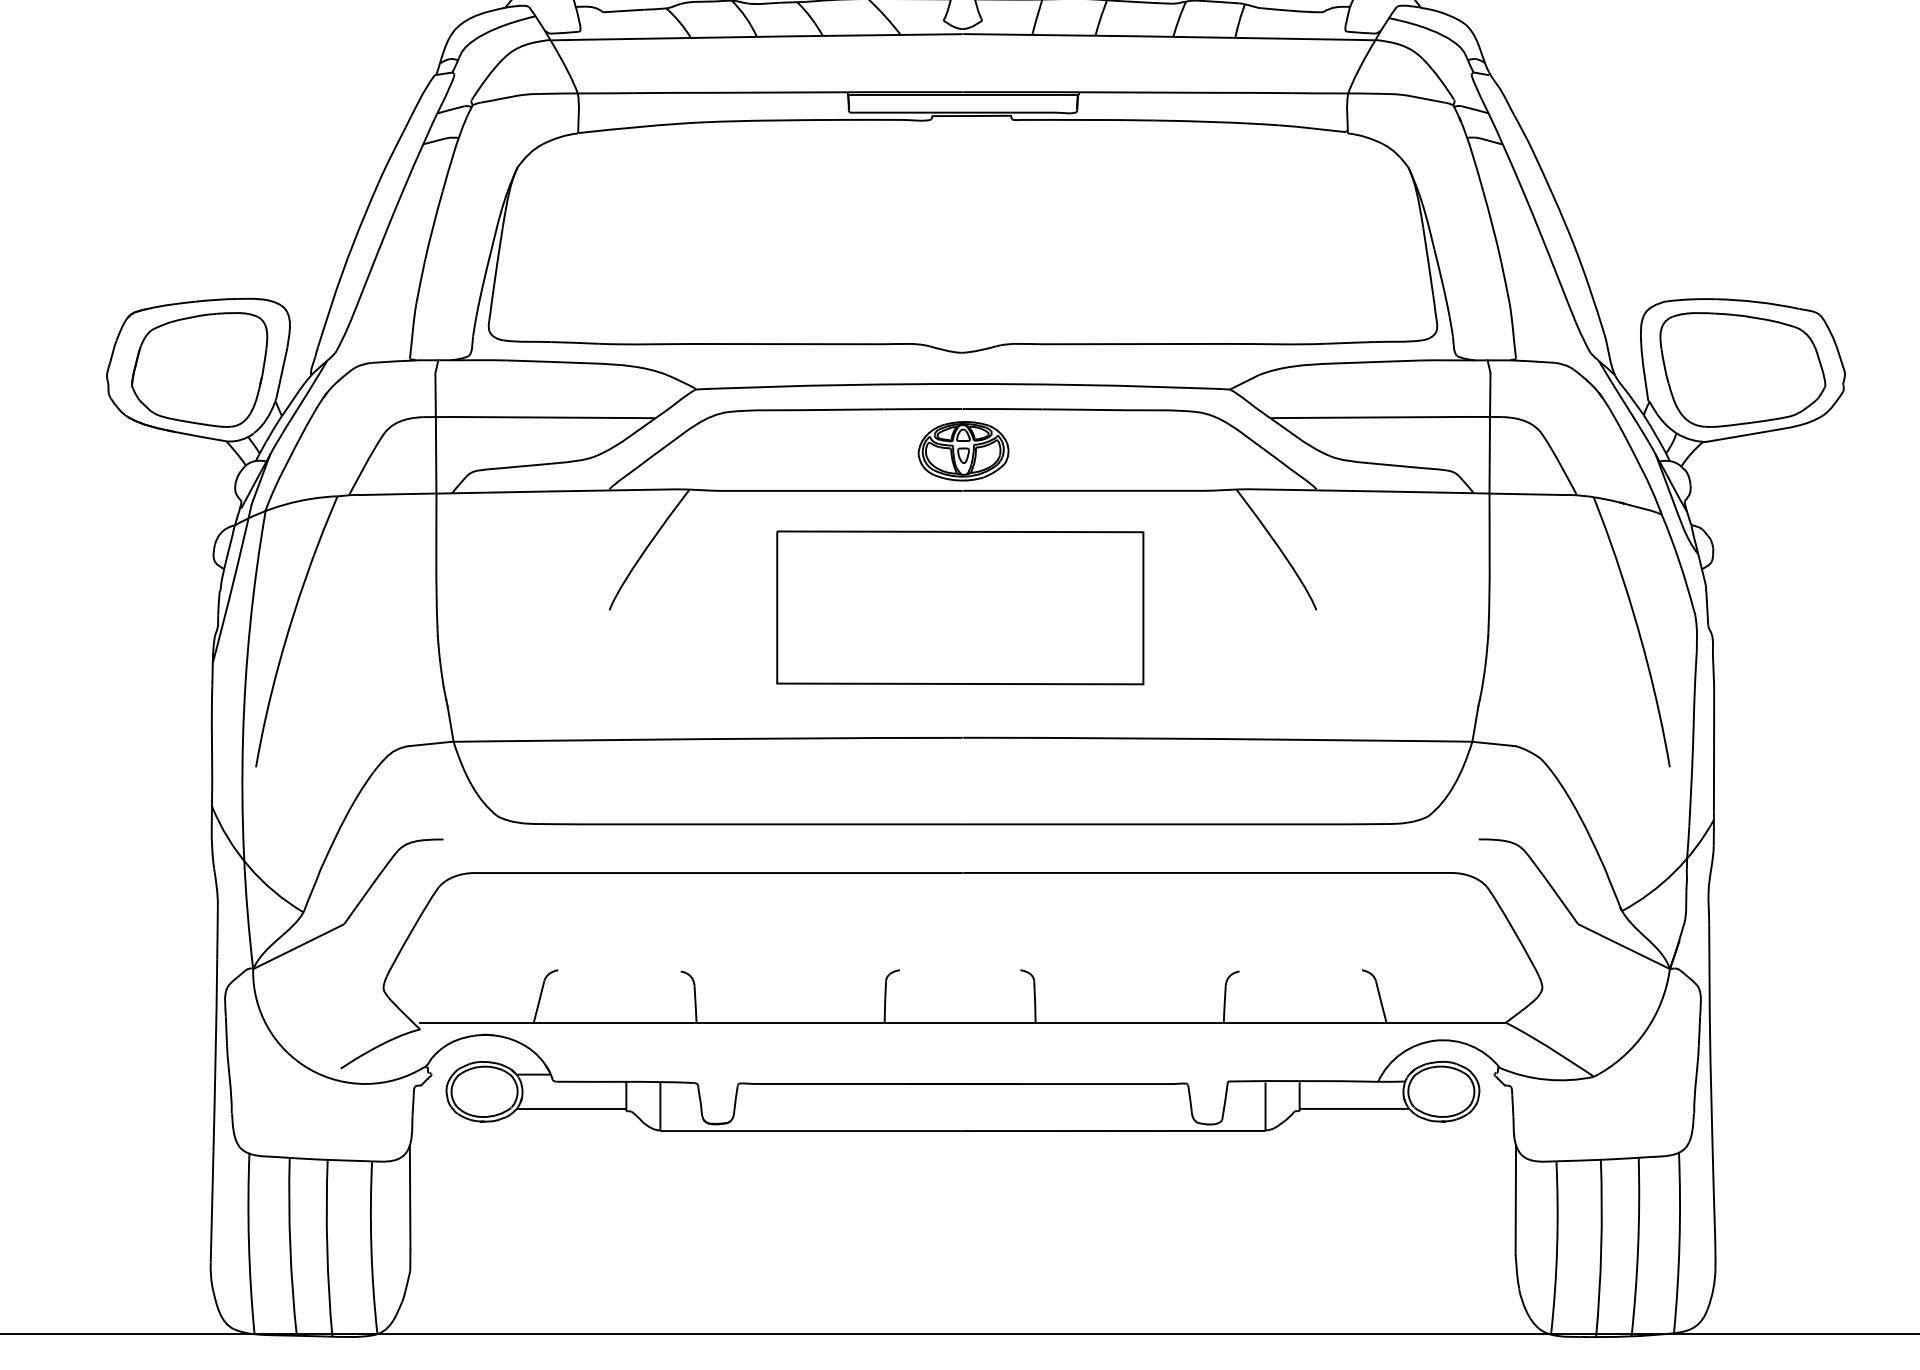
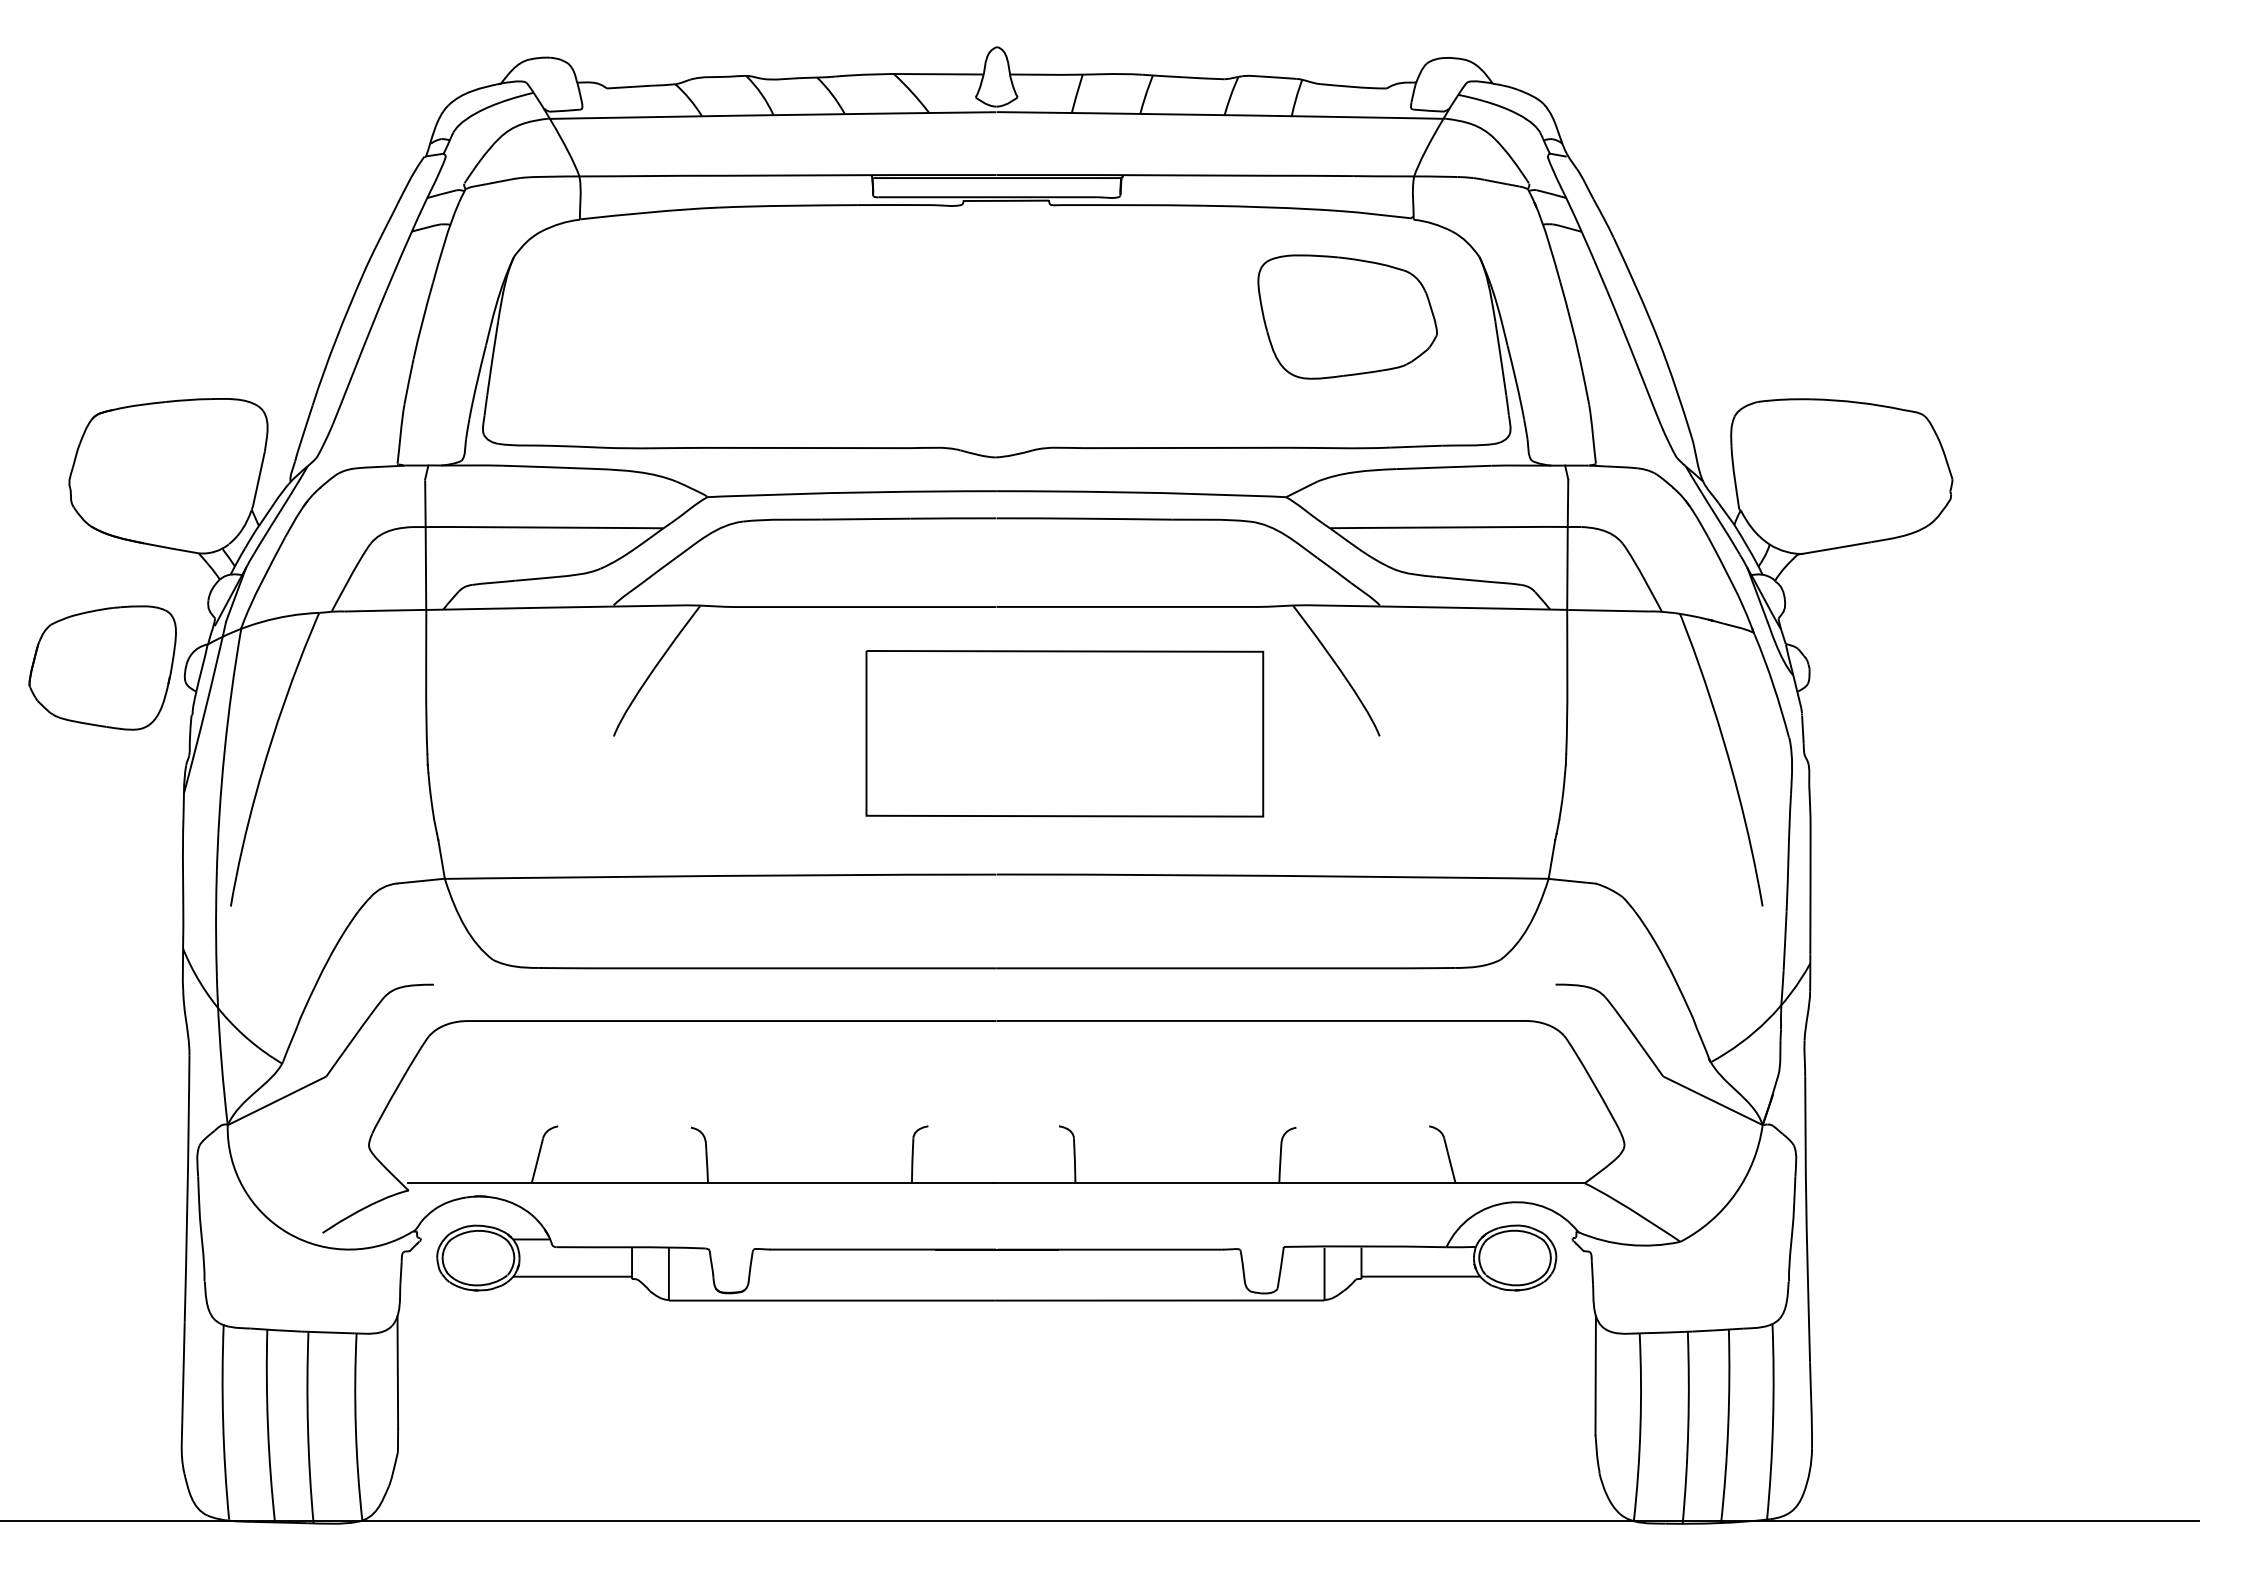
part: (199, 369) -> (102, 667), moved
part: (1742, 369) -> (1347, 316), moved
part: (962, 450) -> (996, 563), removed
part: (959, 607) -> (1064, 733), moved

